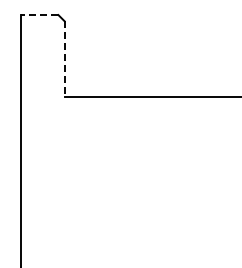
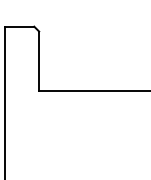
line: (39, 15) -> (19, 27), dashed -> solid
line: (64, 59) -> (39, 61), dashed -> solid

